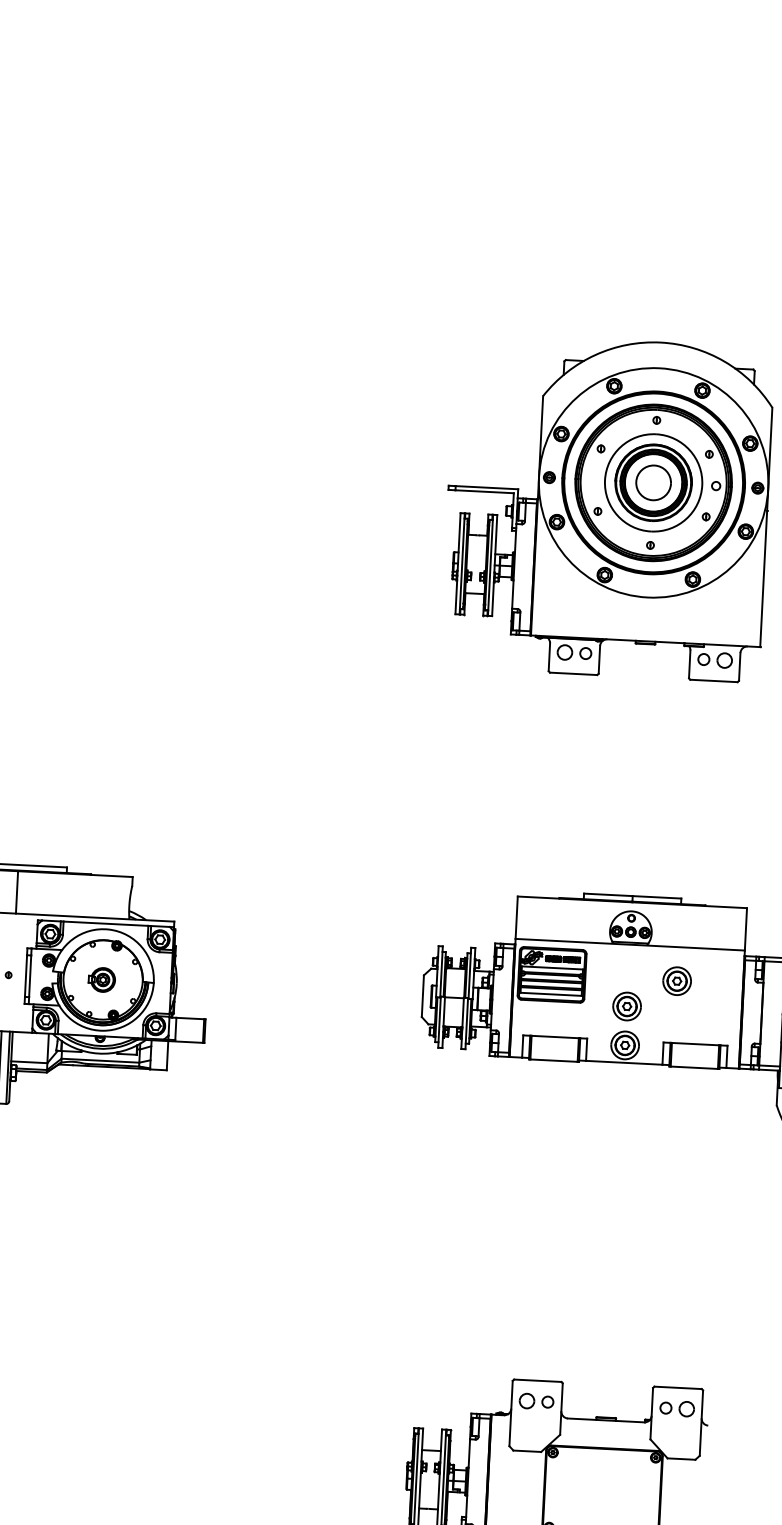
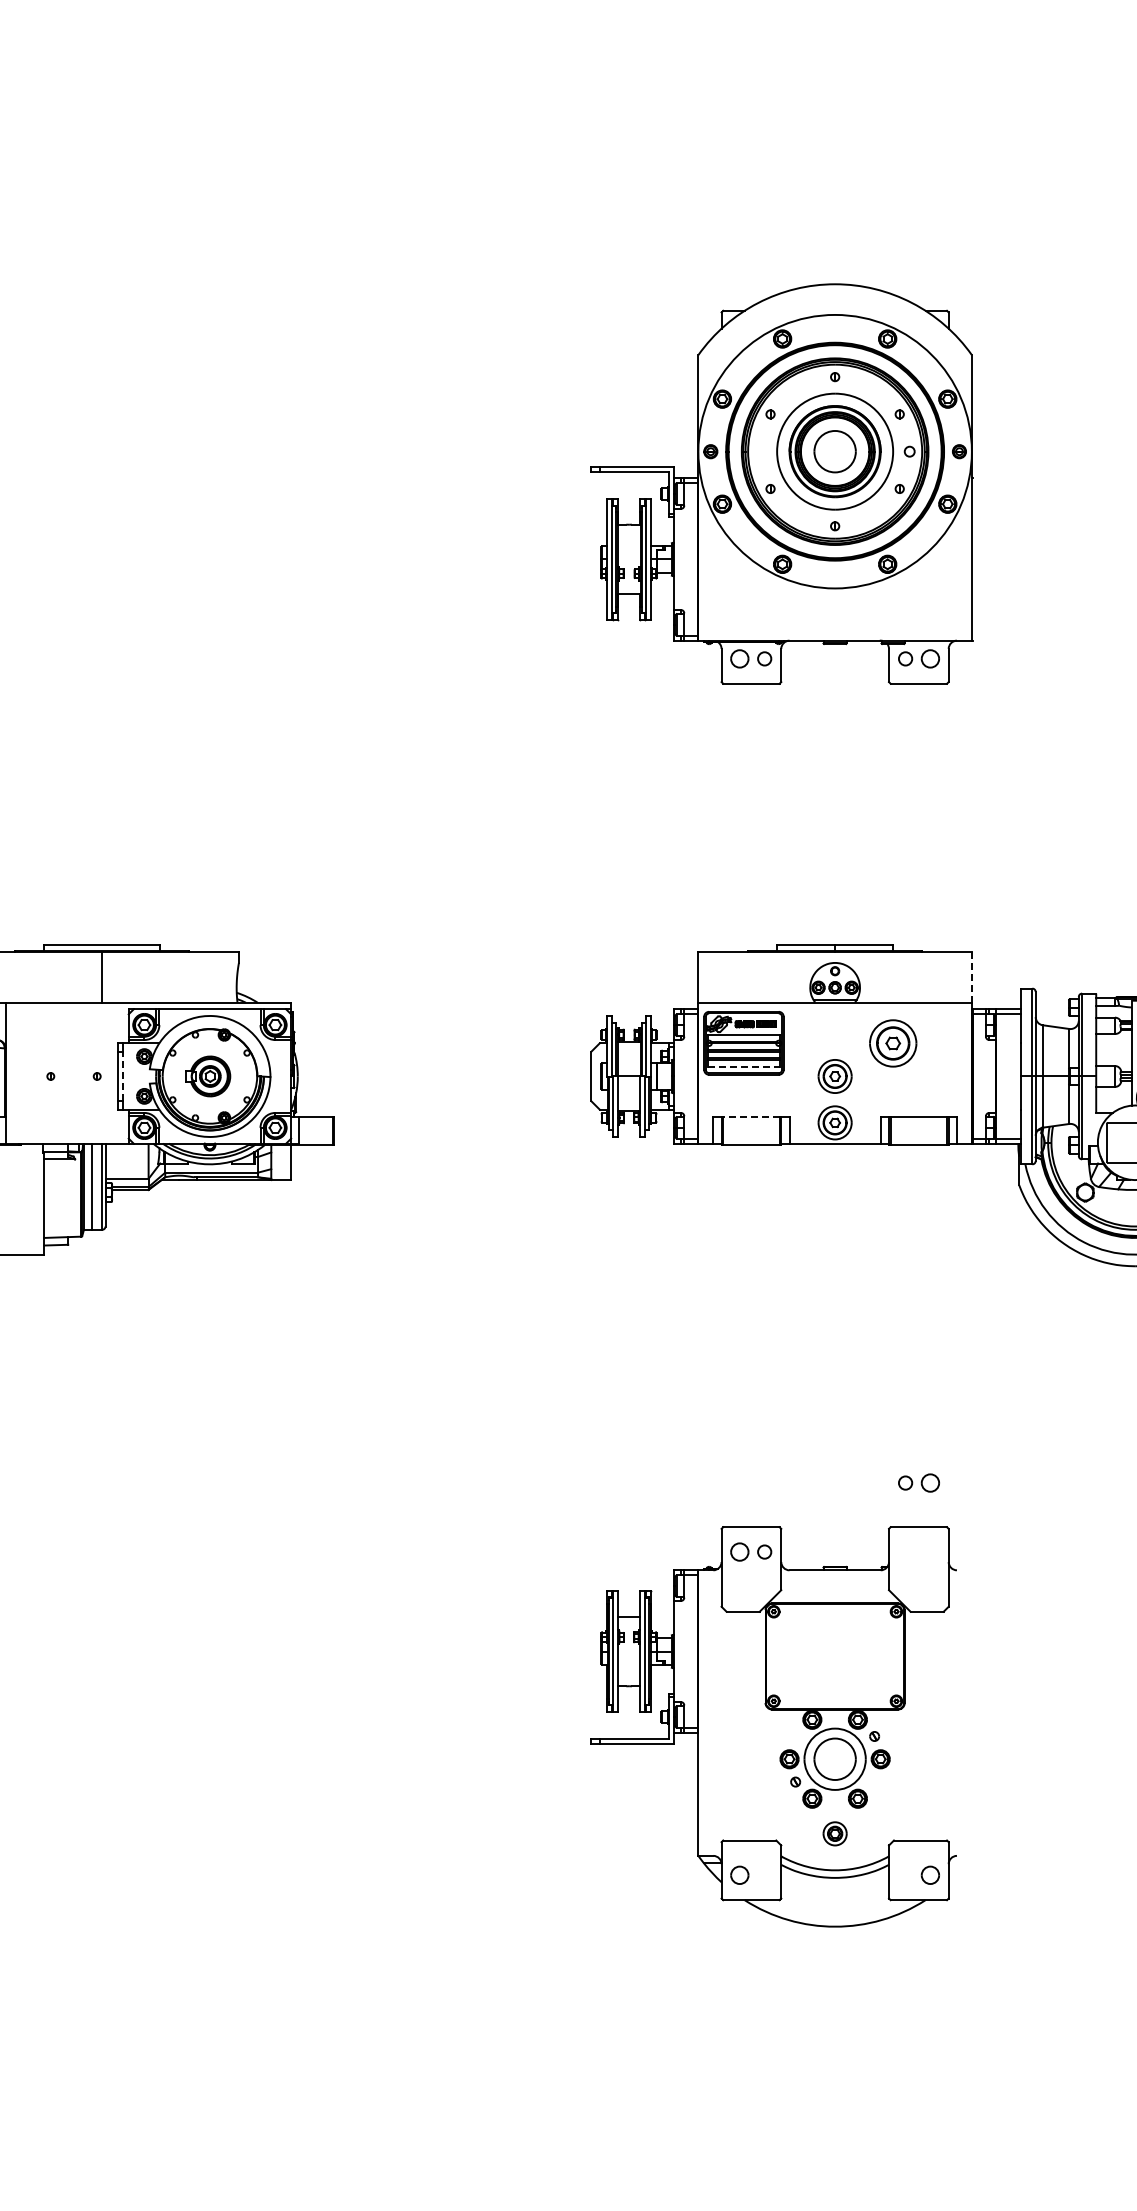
line: (745, 928) -> (971, 976), solid -> dashed
line: (29, 976) -> (122, 1076), solid -> dashed
part: (101, 979) -> (208, 1076), size x1.4
part: (676, 980) -> (892, 1042), size x1.4
line: (551, 994) -> (744, 1066), solid -> dashed
line: (554, 1037) -> (750, 1117), solid -> dashed
part: (676, 1408) -> (918, 1482), moved

